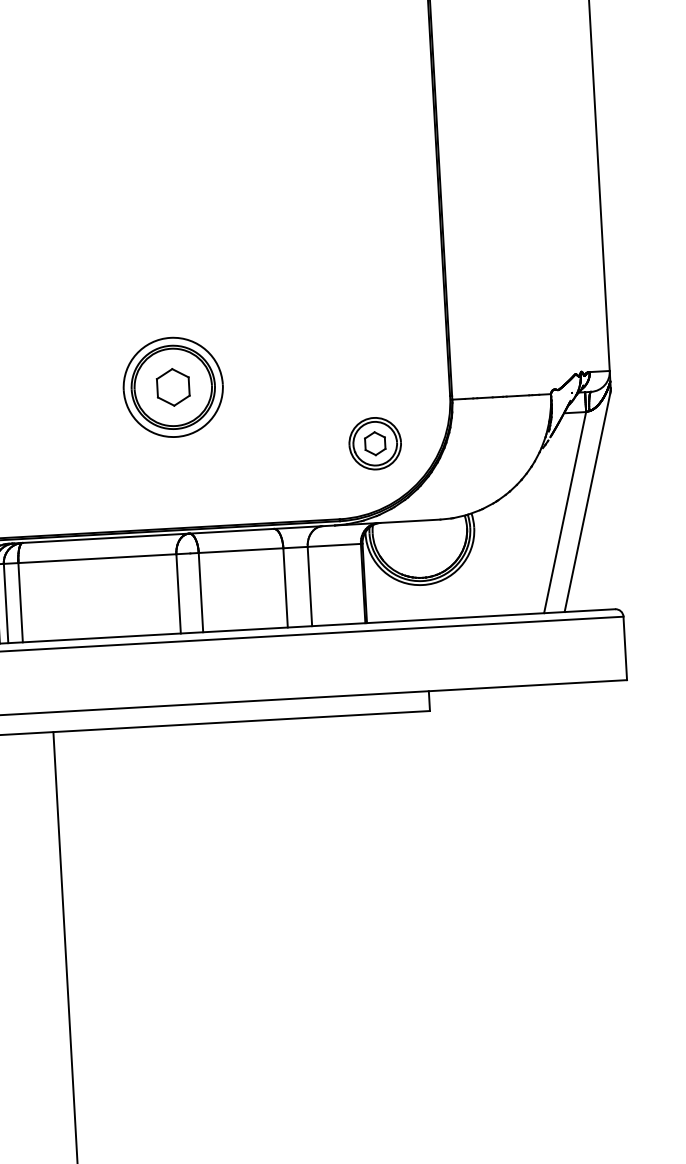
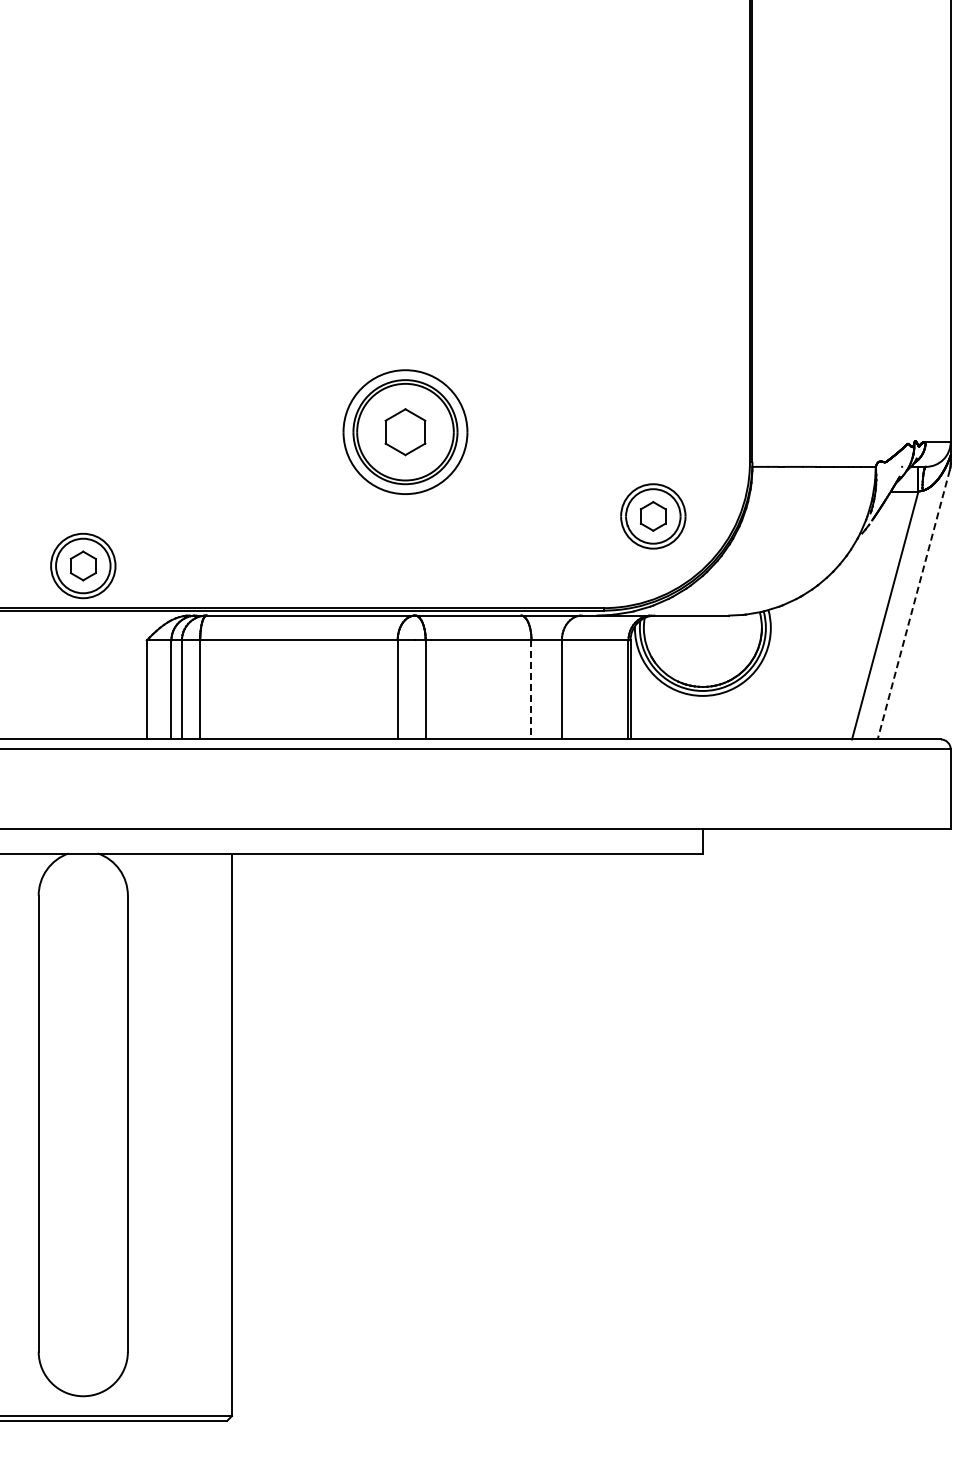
line: (587, 503) -> (913, 605), solid -> dashed
line: (285, 587) -> (531, 689), solid -> dashed

